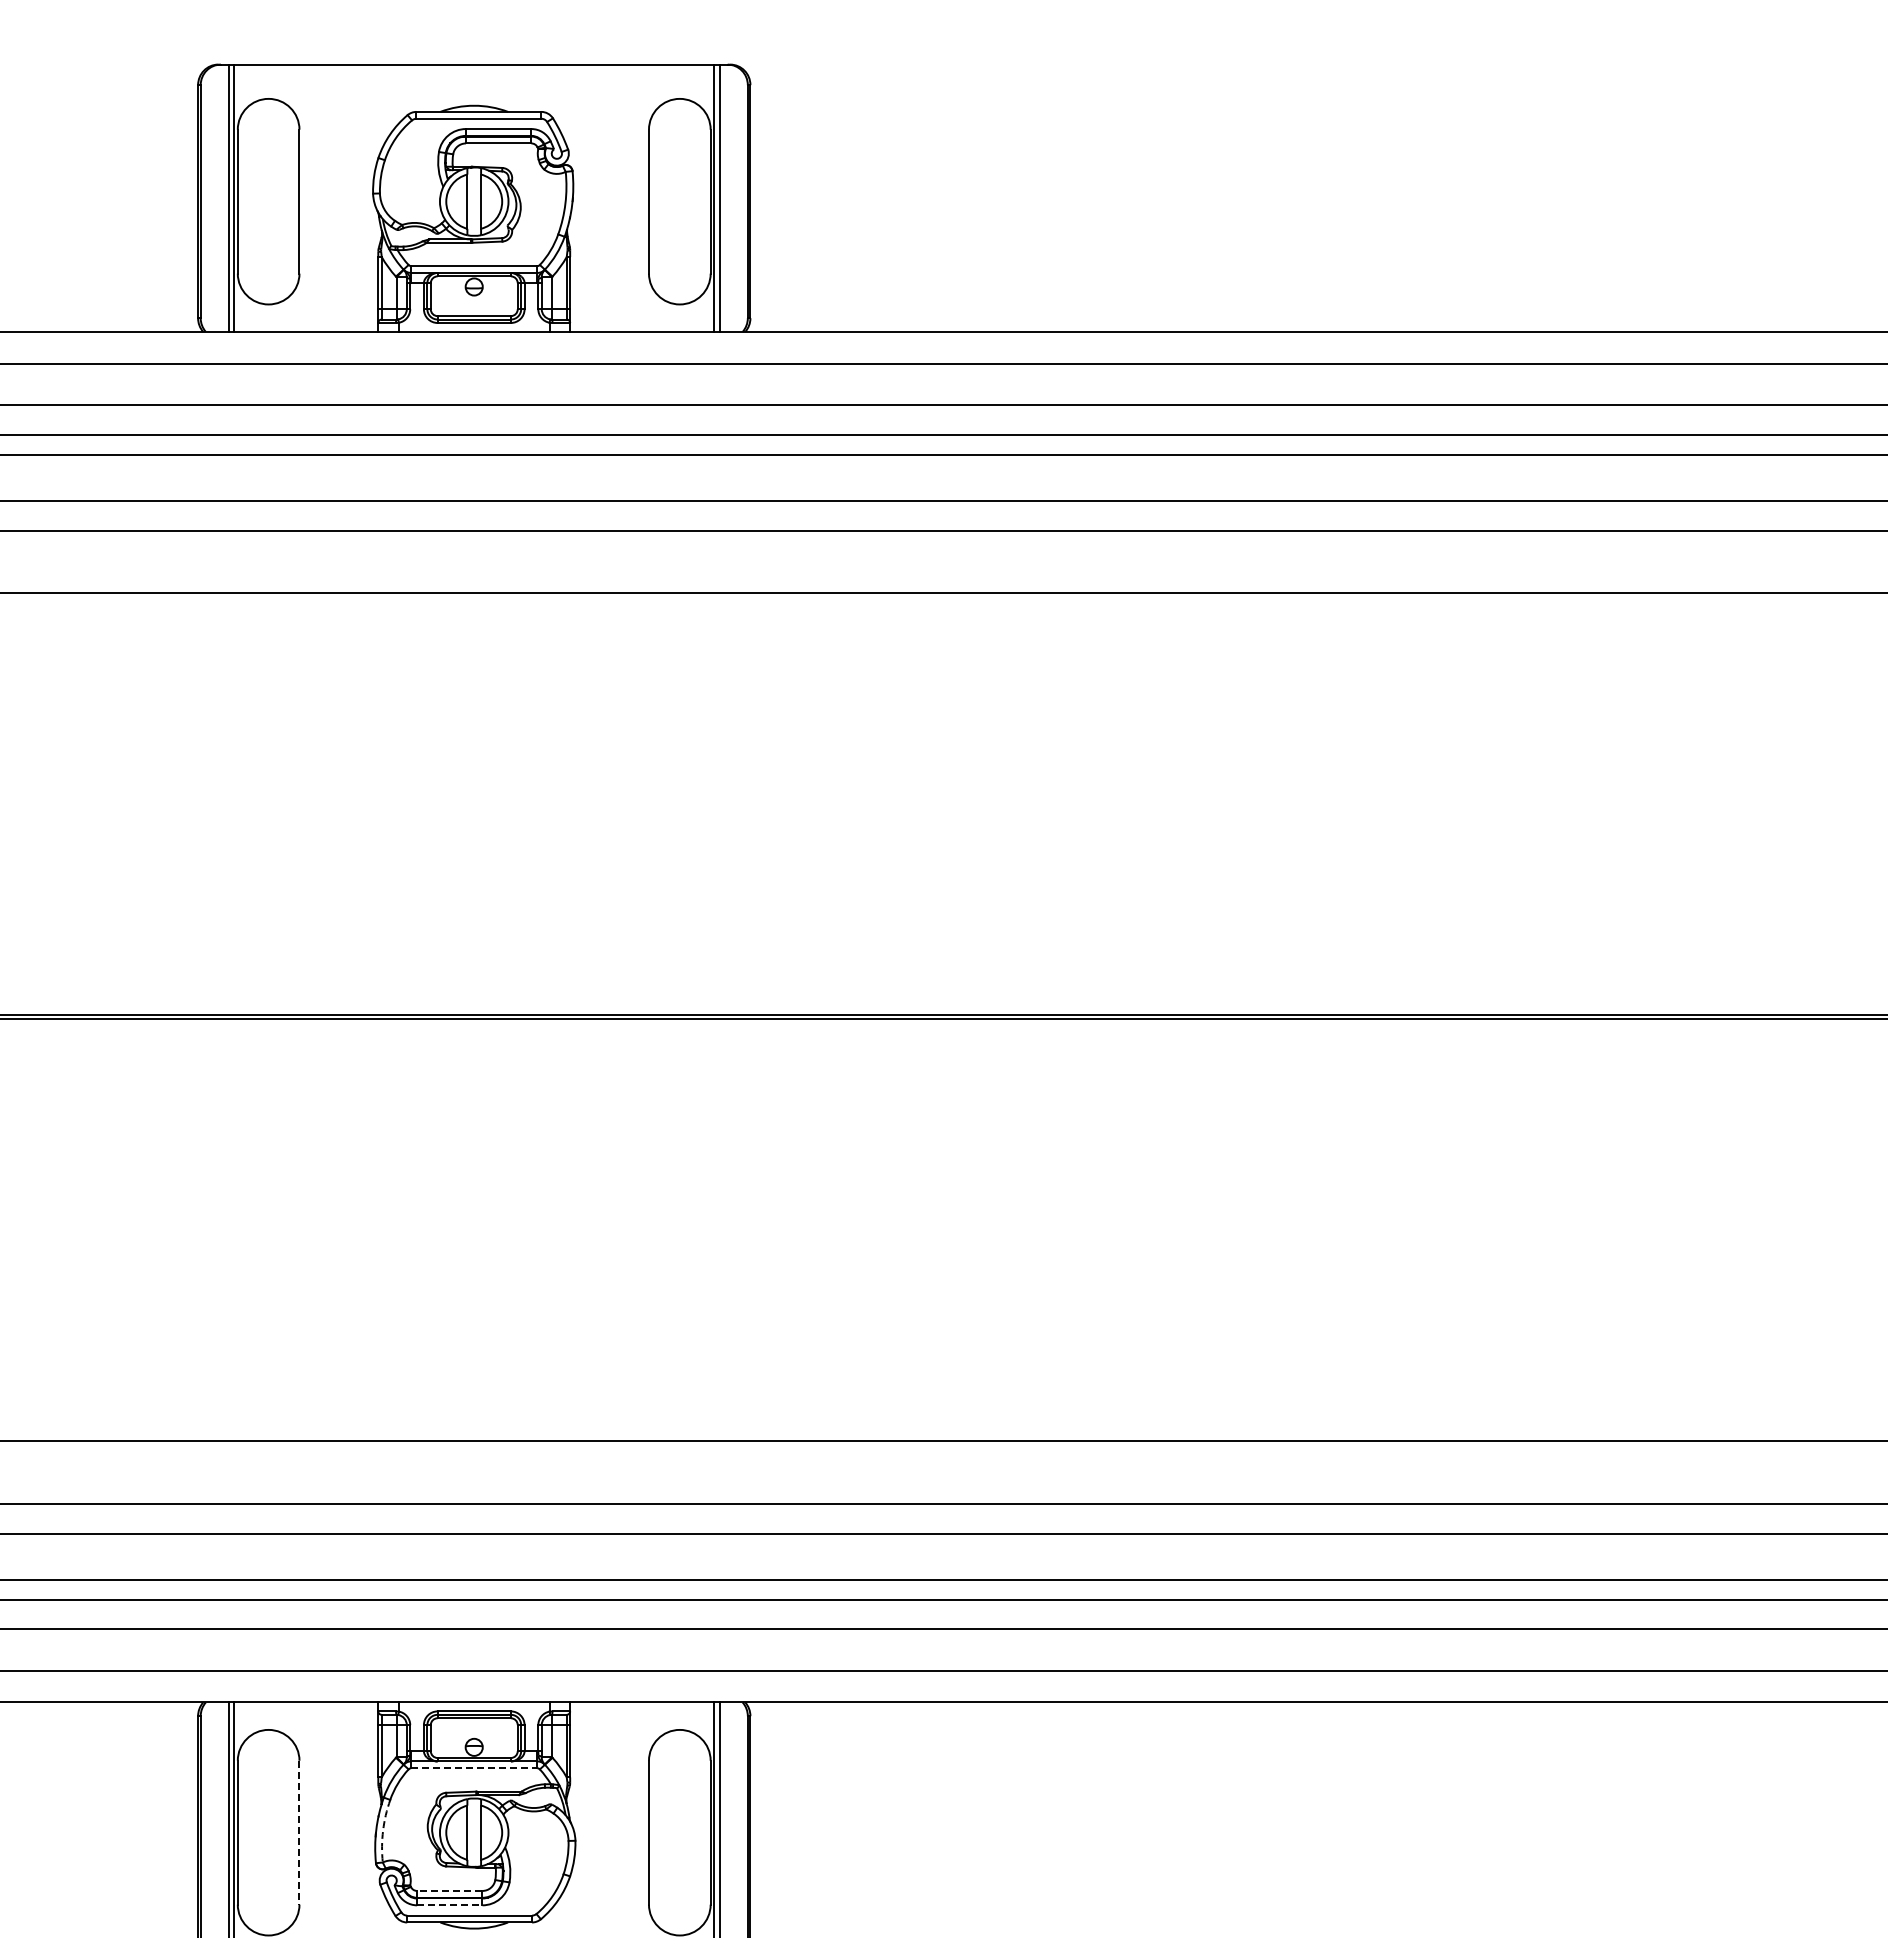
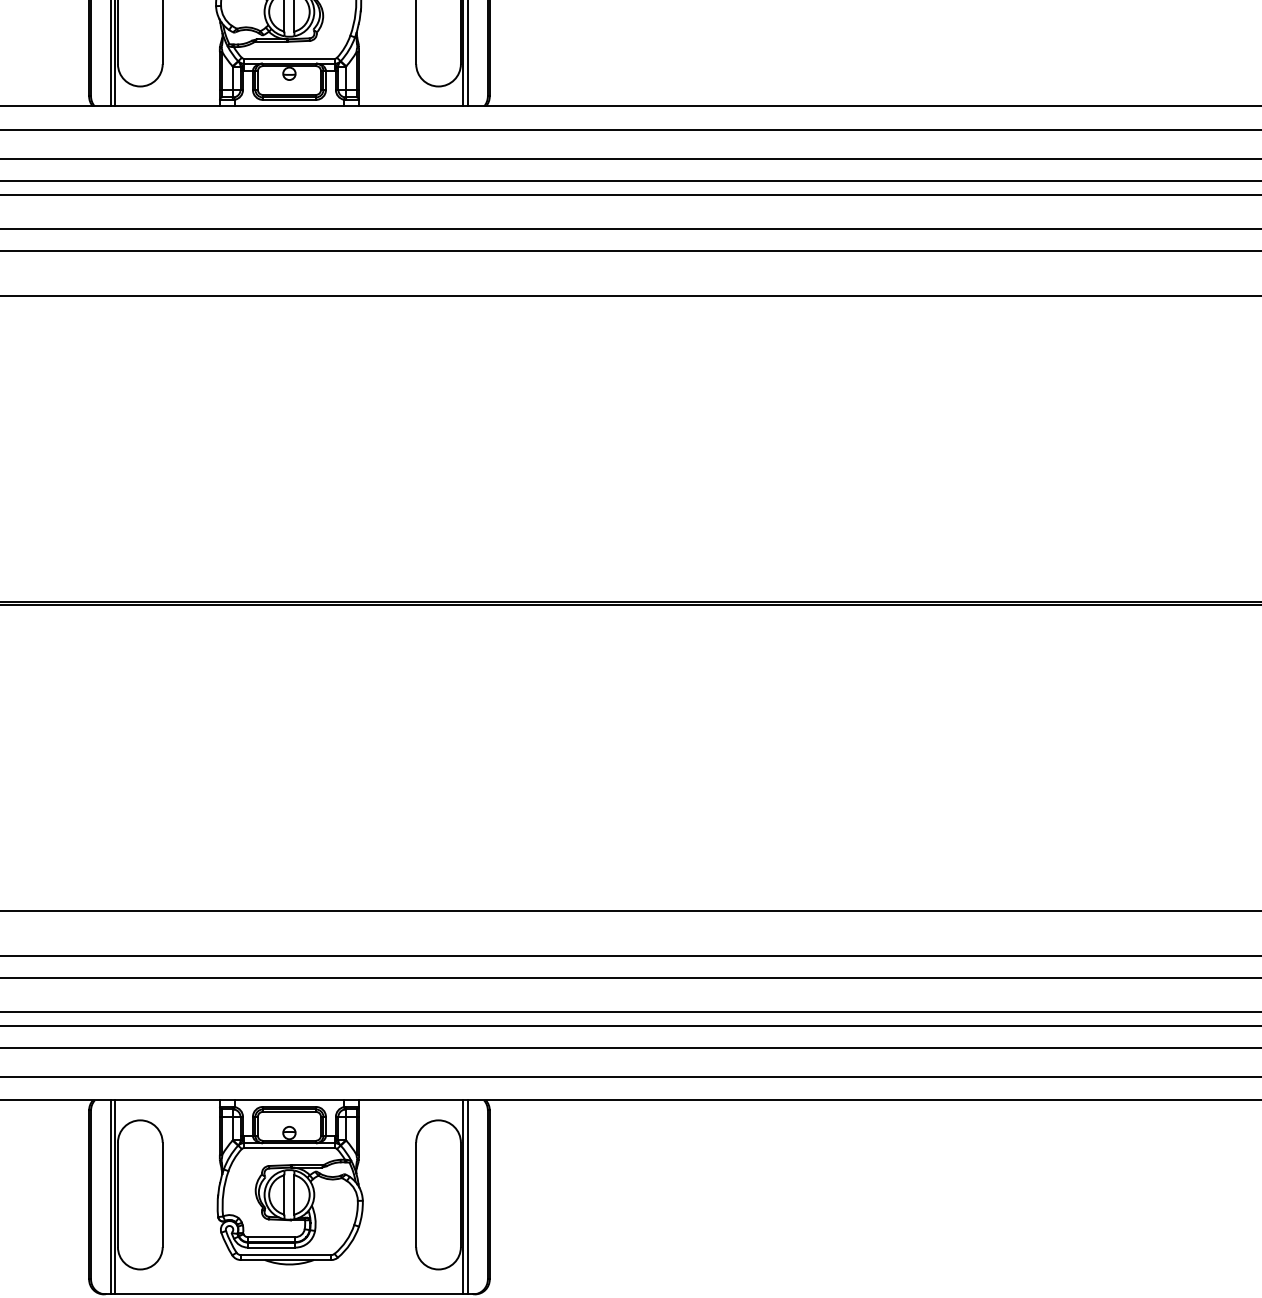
line: (474, 1768) -> (289, 1148), dashed -> solid
arc: (383, 1830) -> (223, 1193), dashed -> solid
line: (299, 1832) -> (162, 1194), dashed -> solid
line: (449, 1890) -> (271, 1236), dashed -> solid
line: (449, 1905) -> (271, 1247), dashed -> solid

